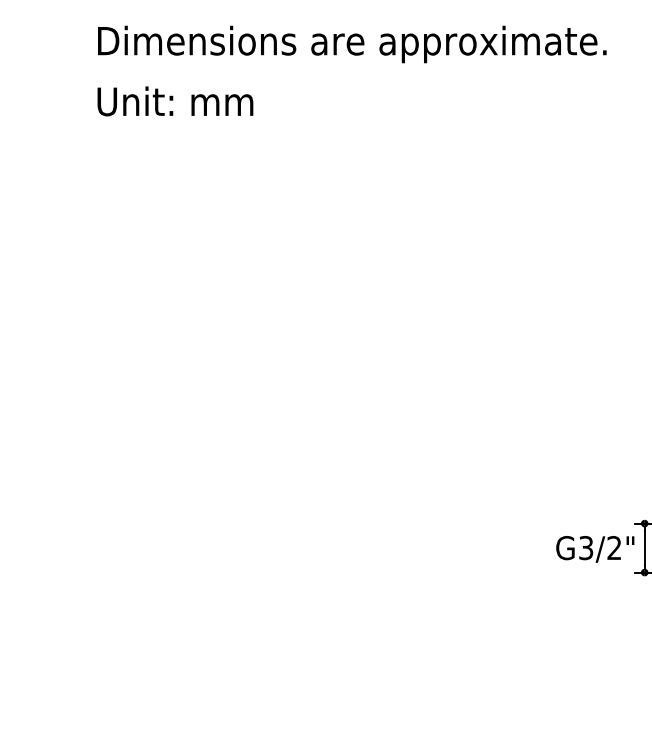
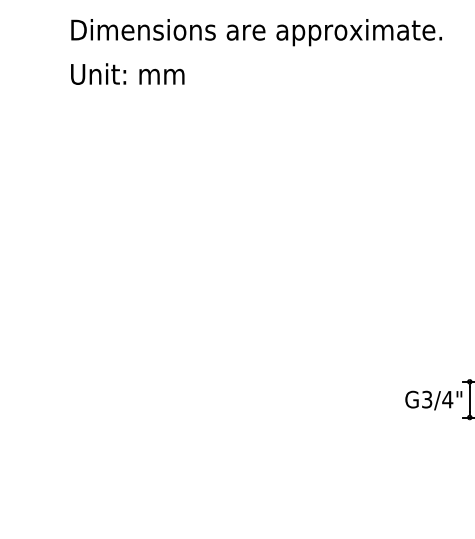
text: (614, 547) -> (447, 399), G3/2" -> G3/4"

